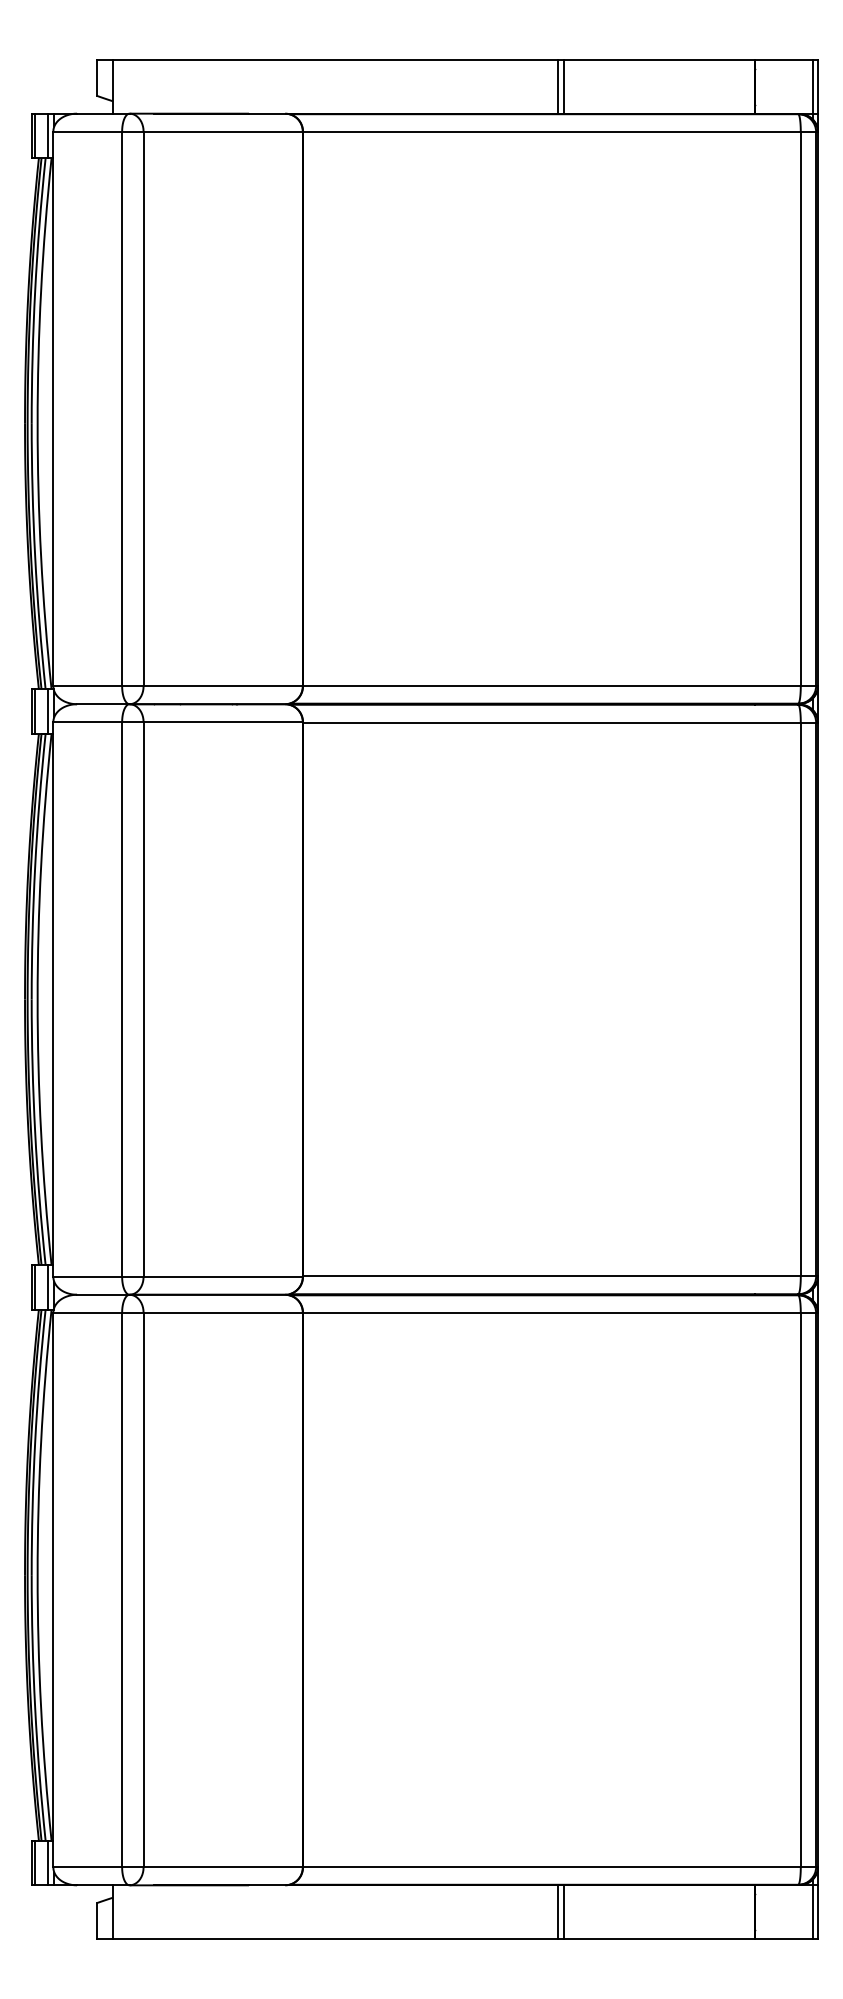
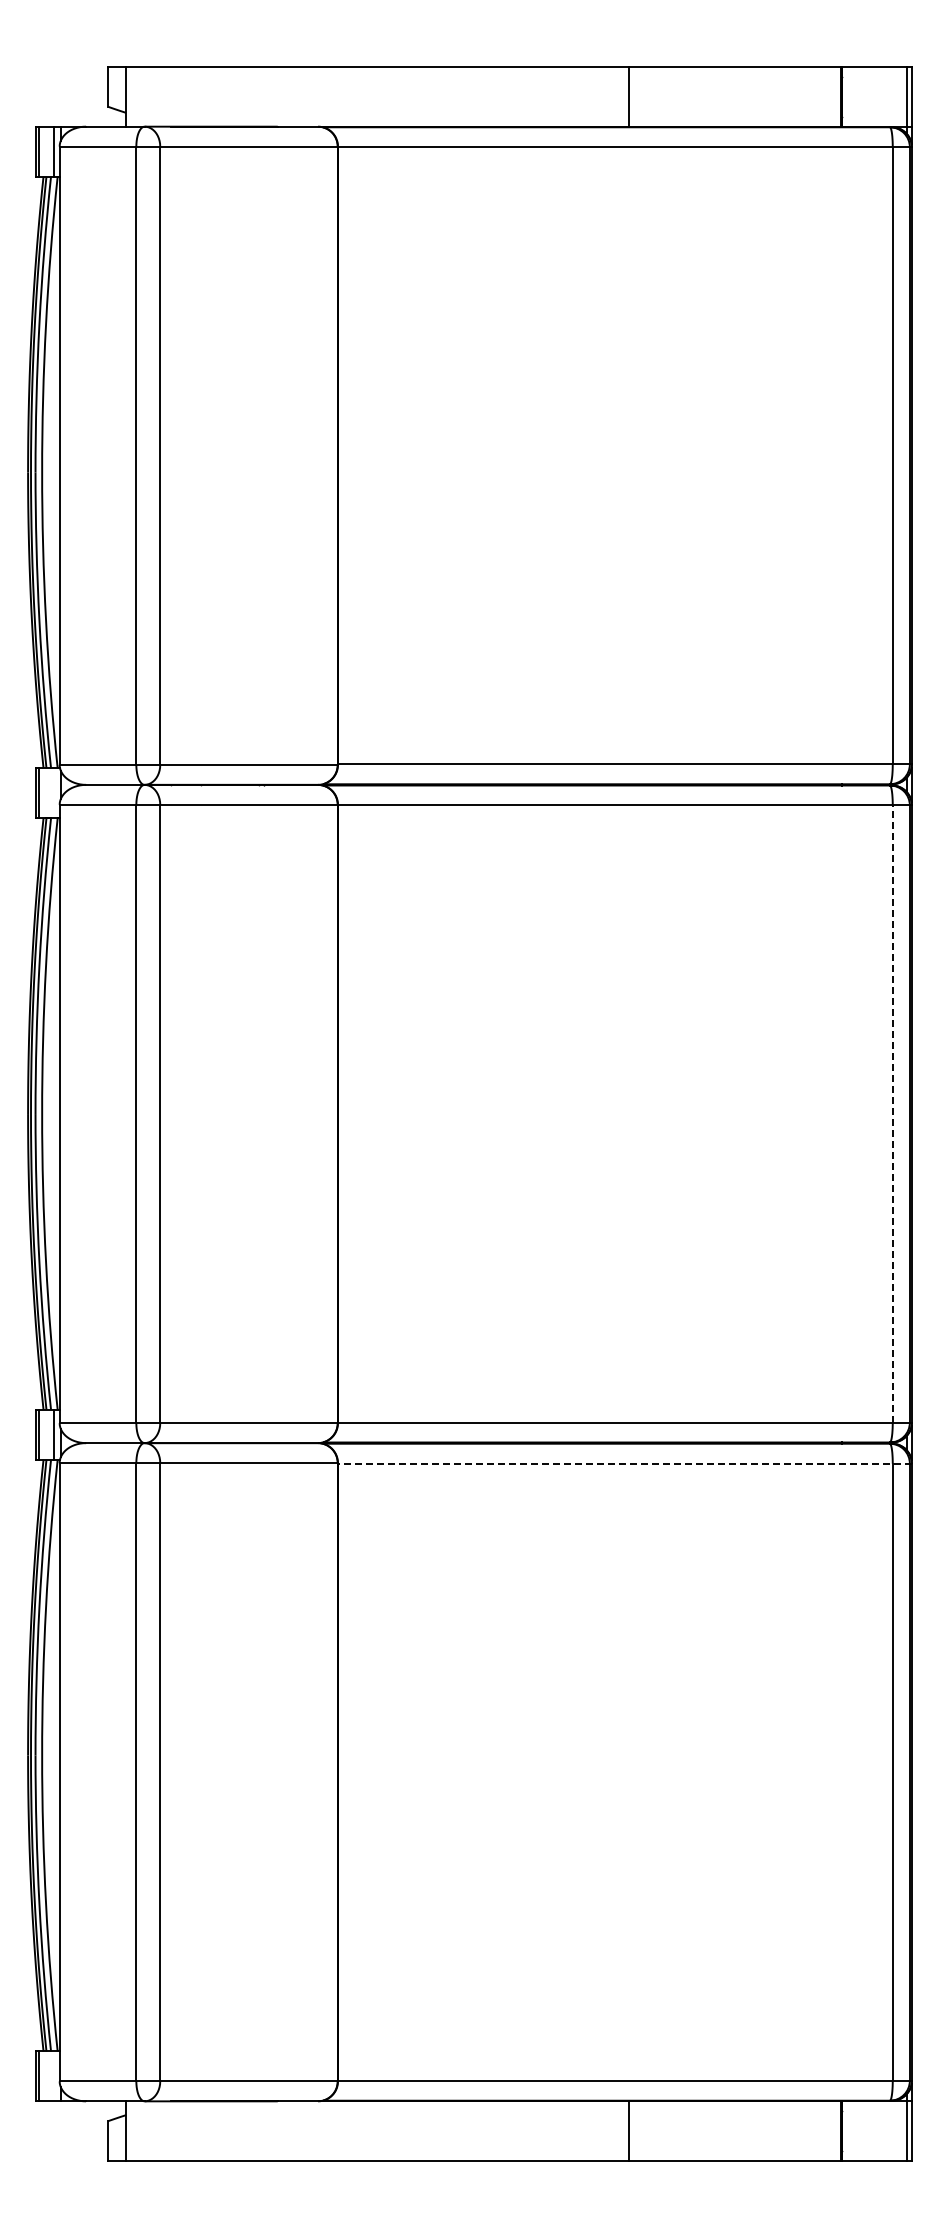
line: (558, 86) -> (622, 96), removed
line: (48, 711) -> (54, 793), removed
line: (800, 999) -> (892, 1114), solid -> dashed
line: (560, 1313) -> (624, 1463), solid -> dashed
line: (48, 1863) -> (54, 2076), removed
line: (558, 1912) -> (622, 2131), removed

